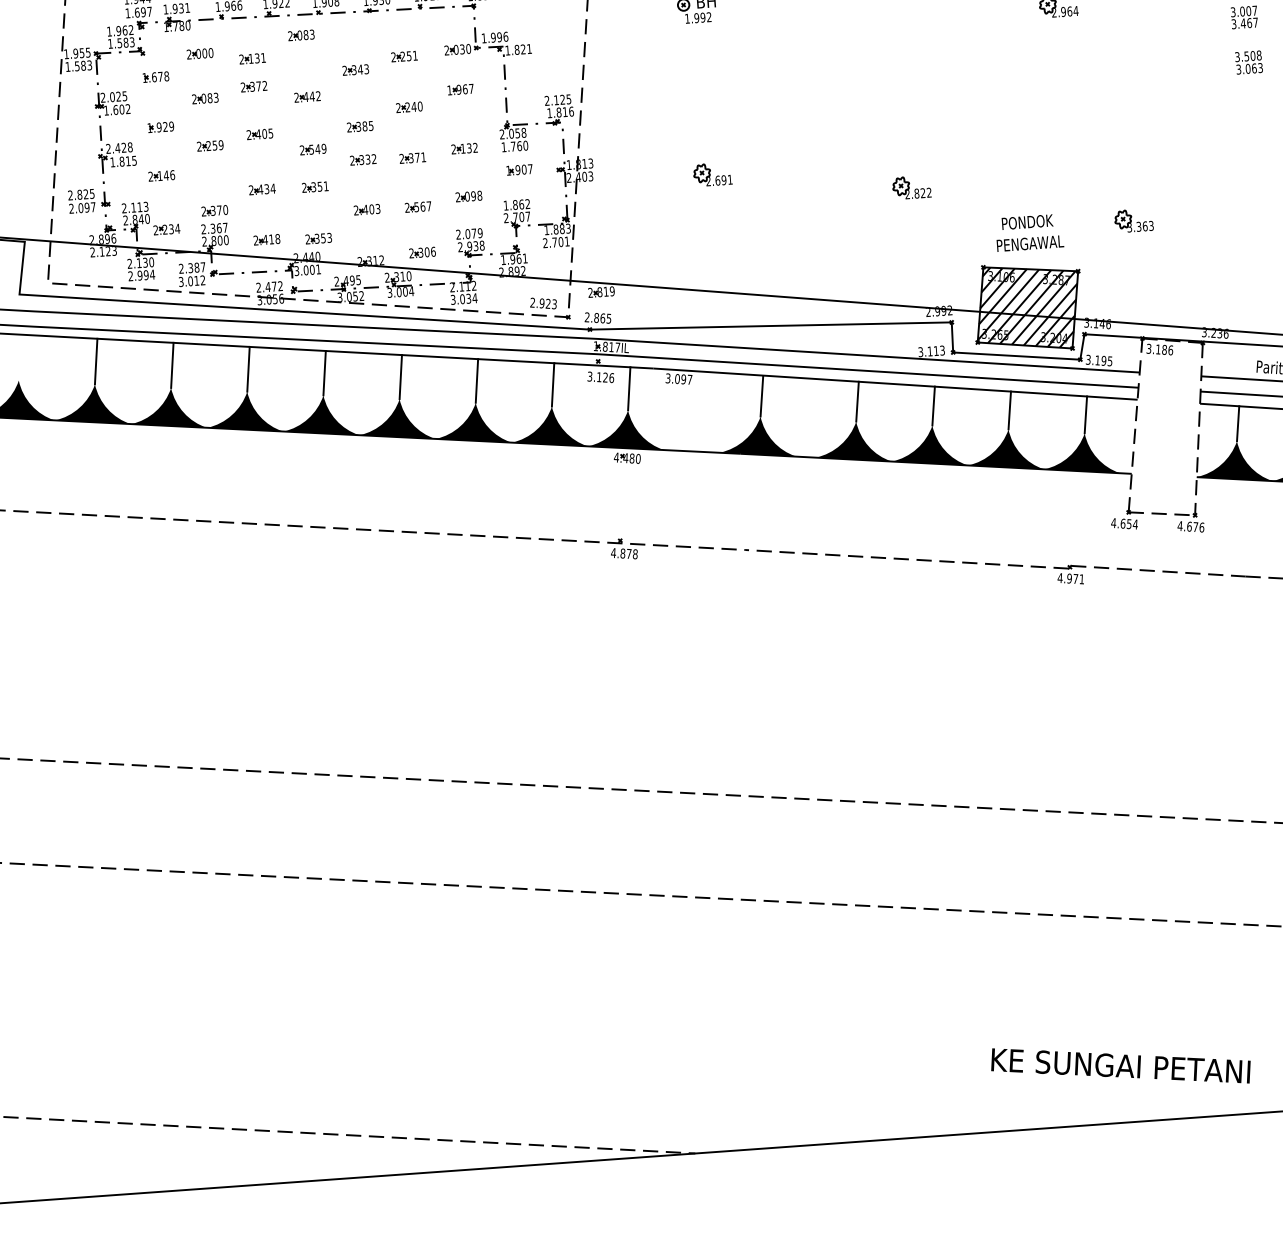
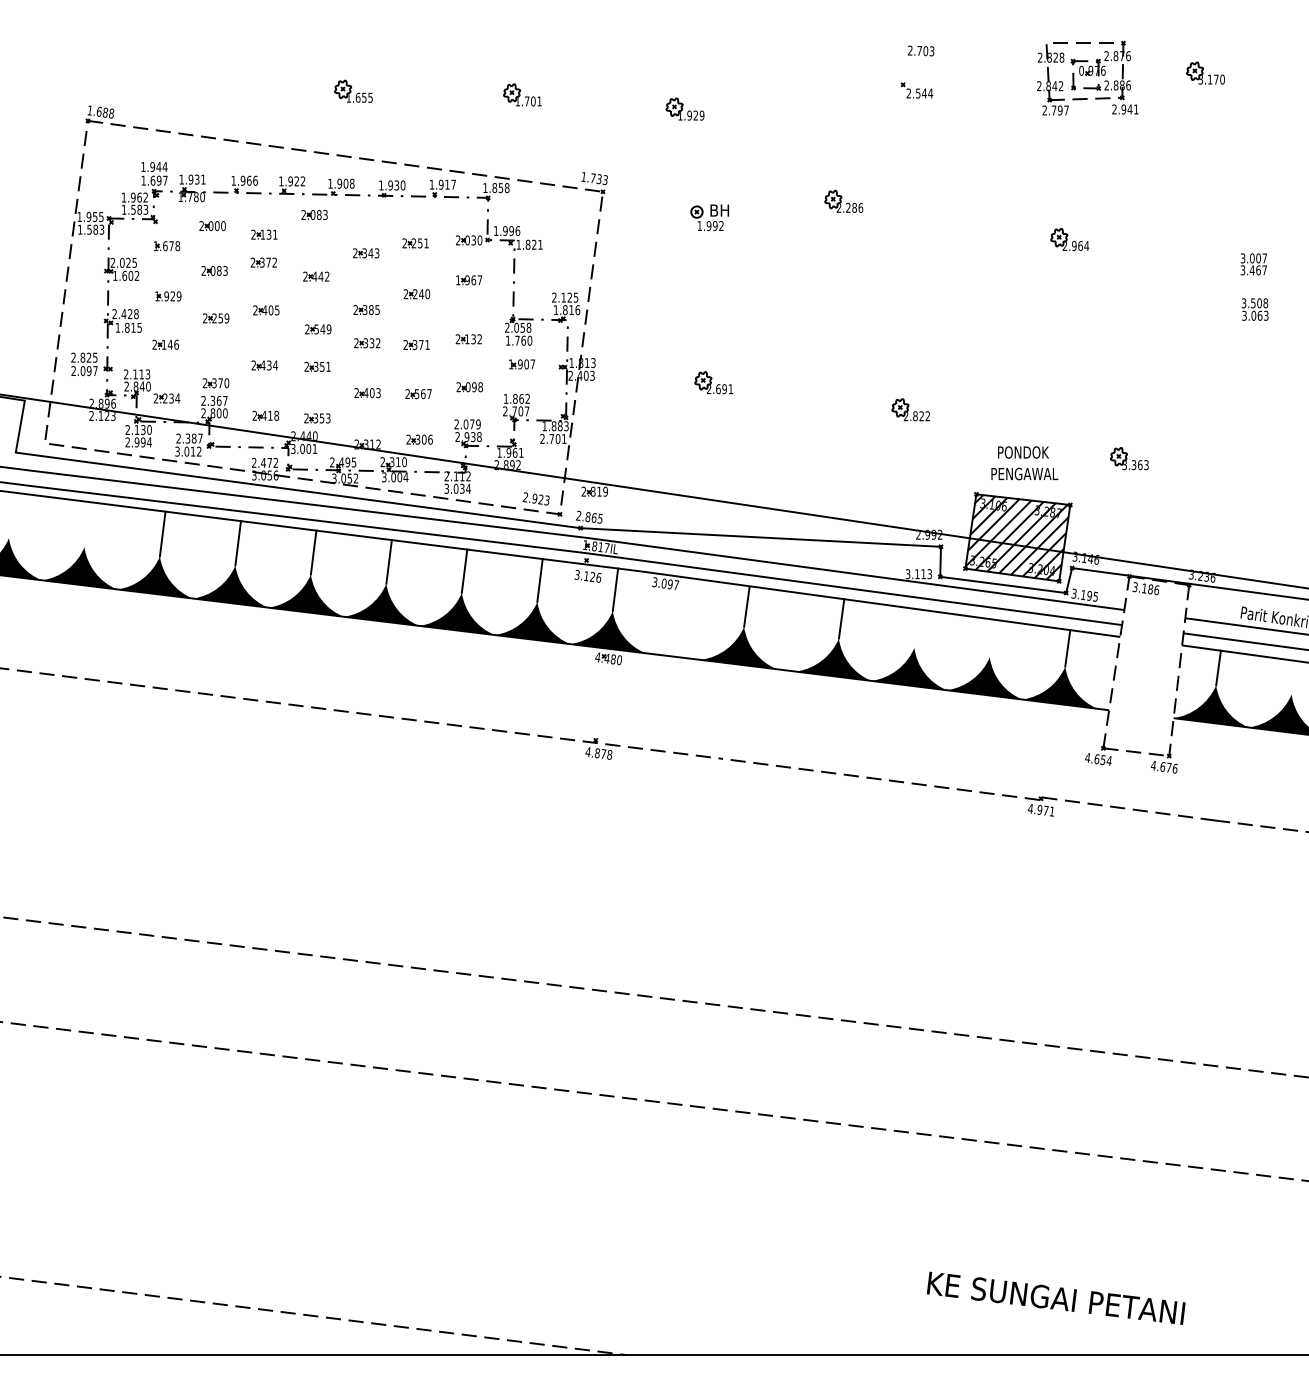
line: (96, 361) -> (87, 524), removed
line: (933, 405) -> (916, 628), removed
line: (1008, 410) -> (991, 638), removed

